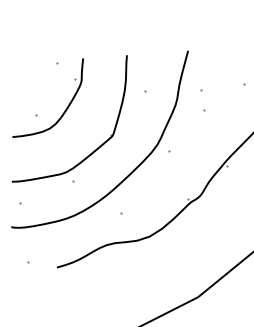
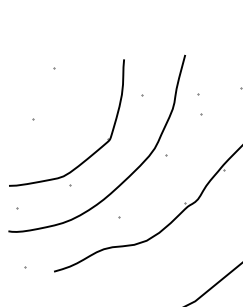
part: (64, 110) -> (61, 114), removed

